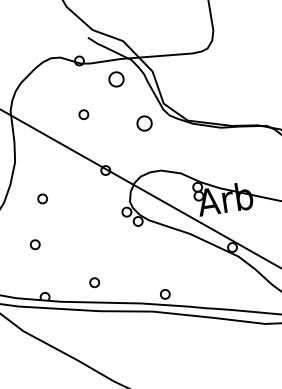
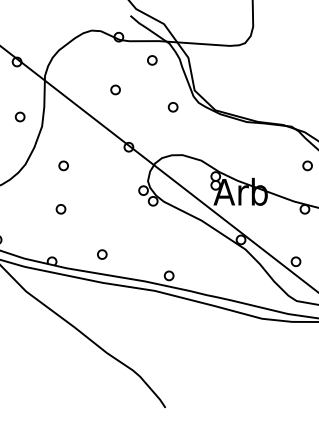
part: (116, 79) -> (152, 60), size x0.62
part: (143, 124) -> (172, 107), size x0.62
part: (34, 245) -> (60, 209), moved

